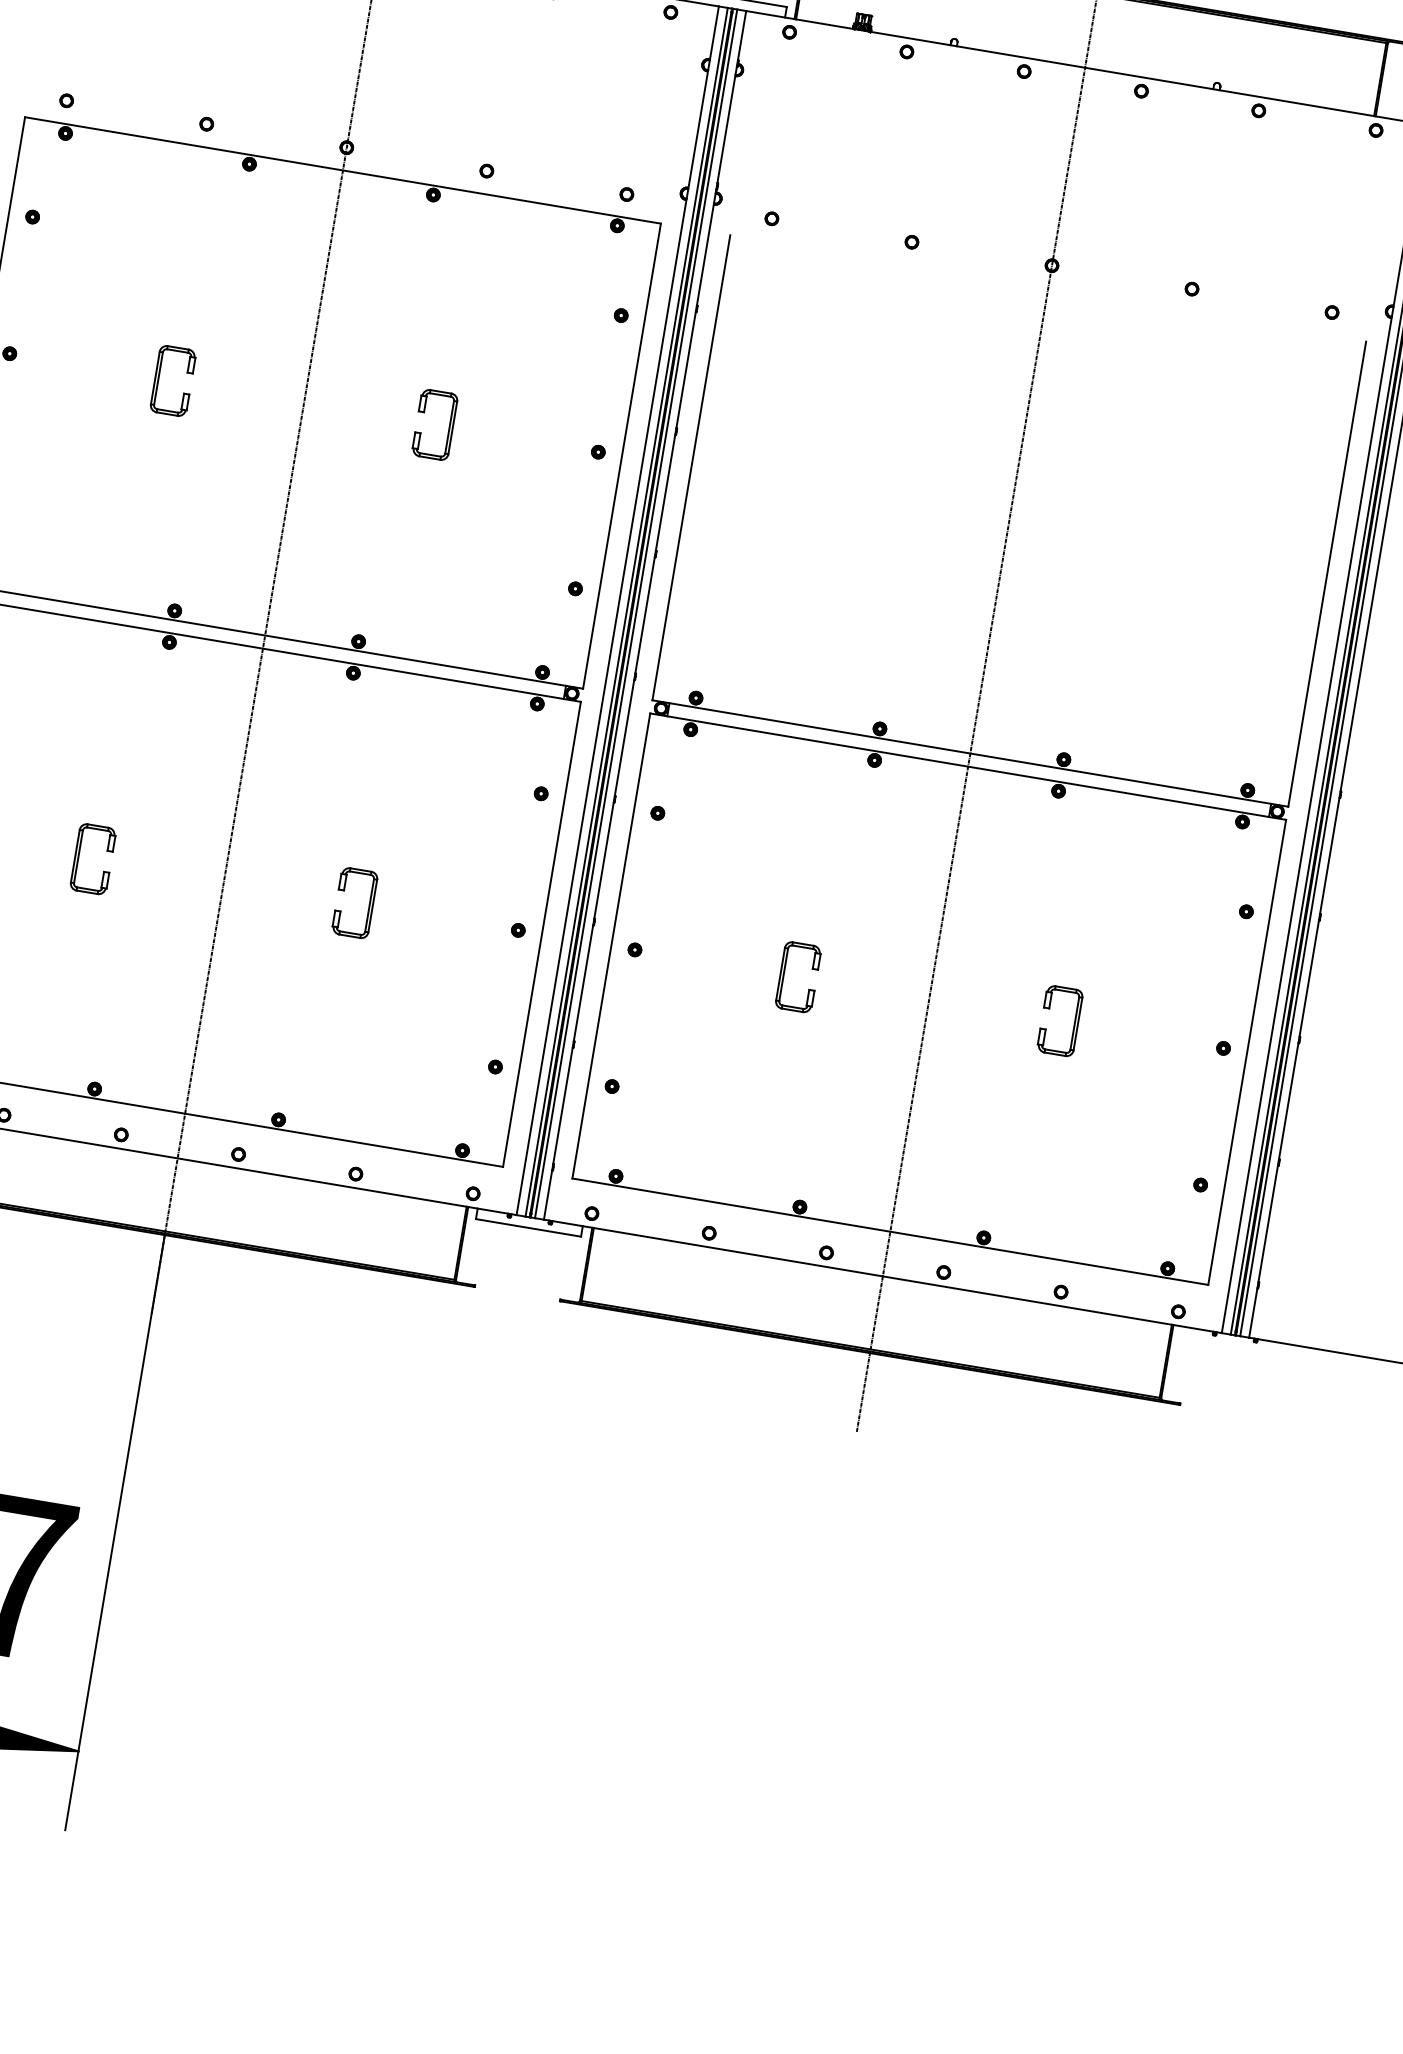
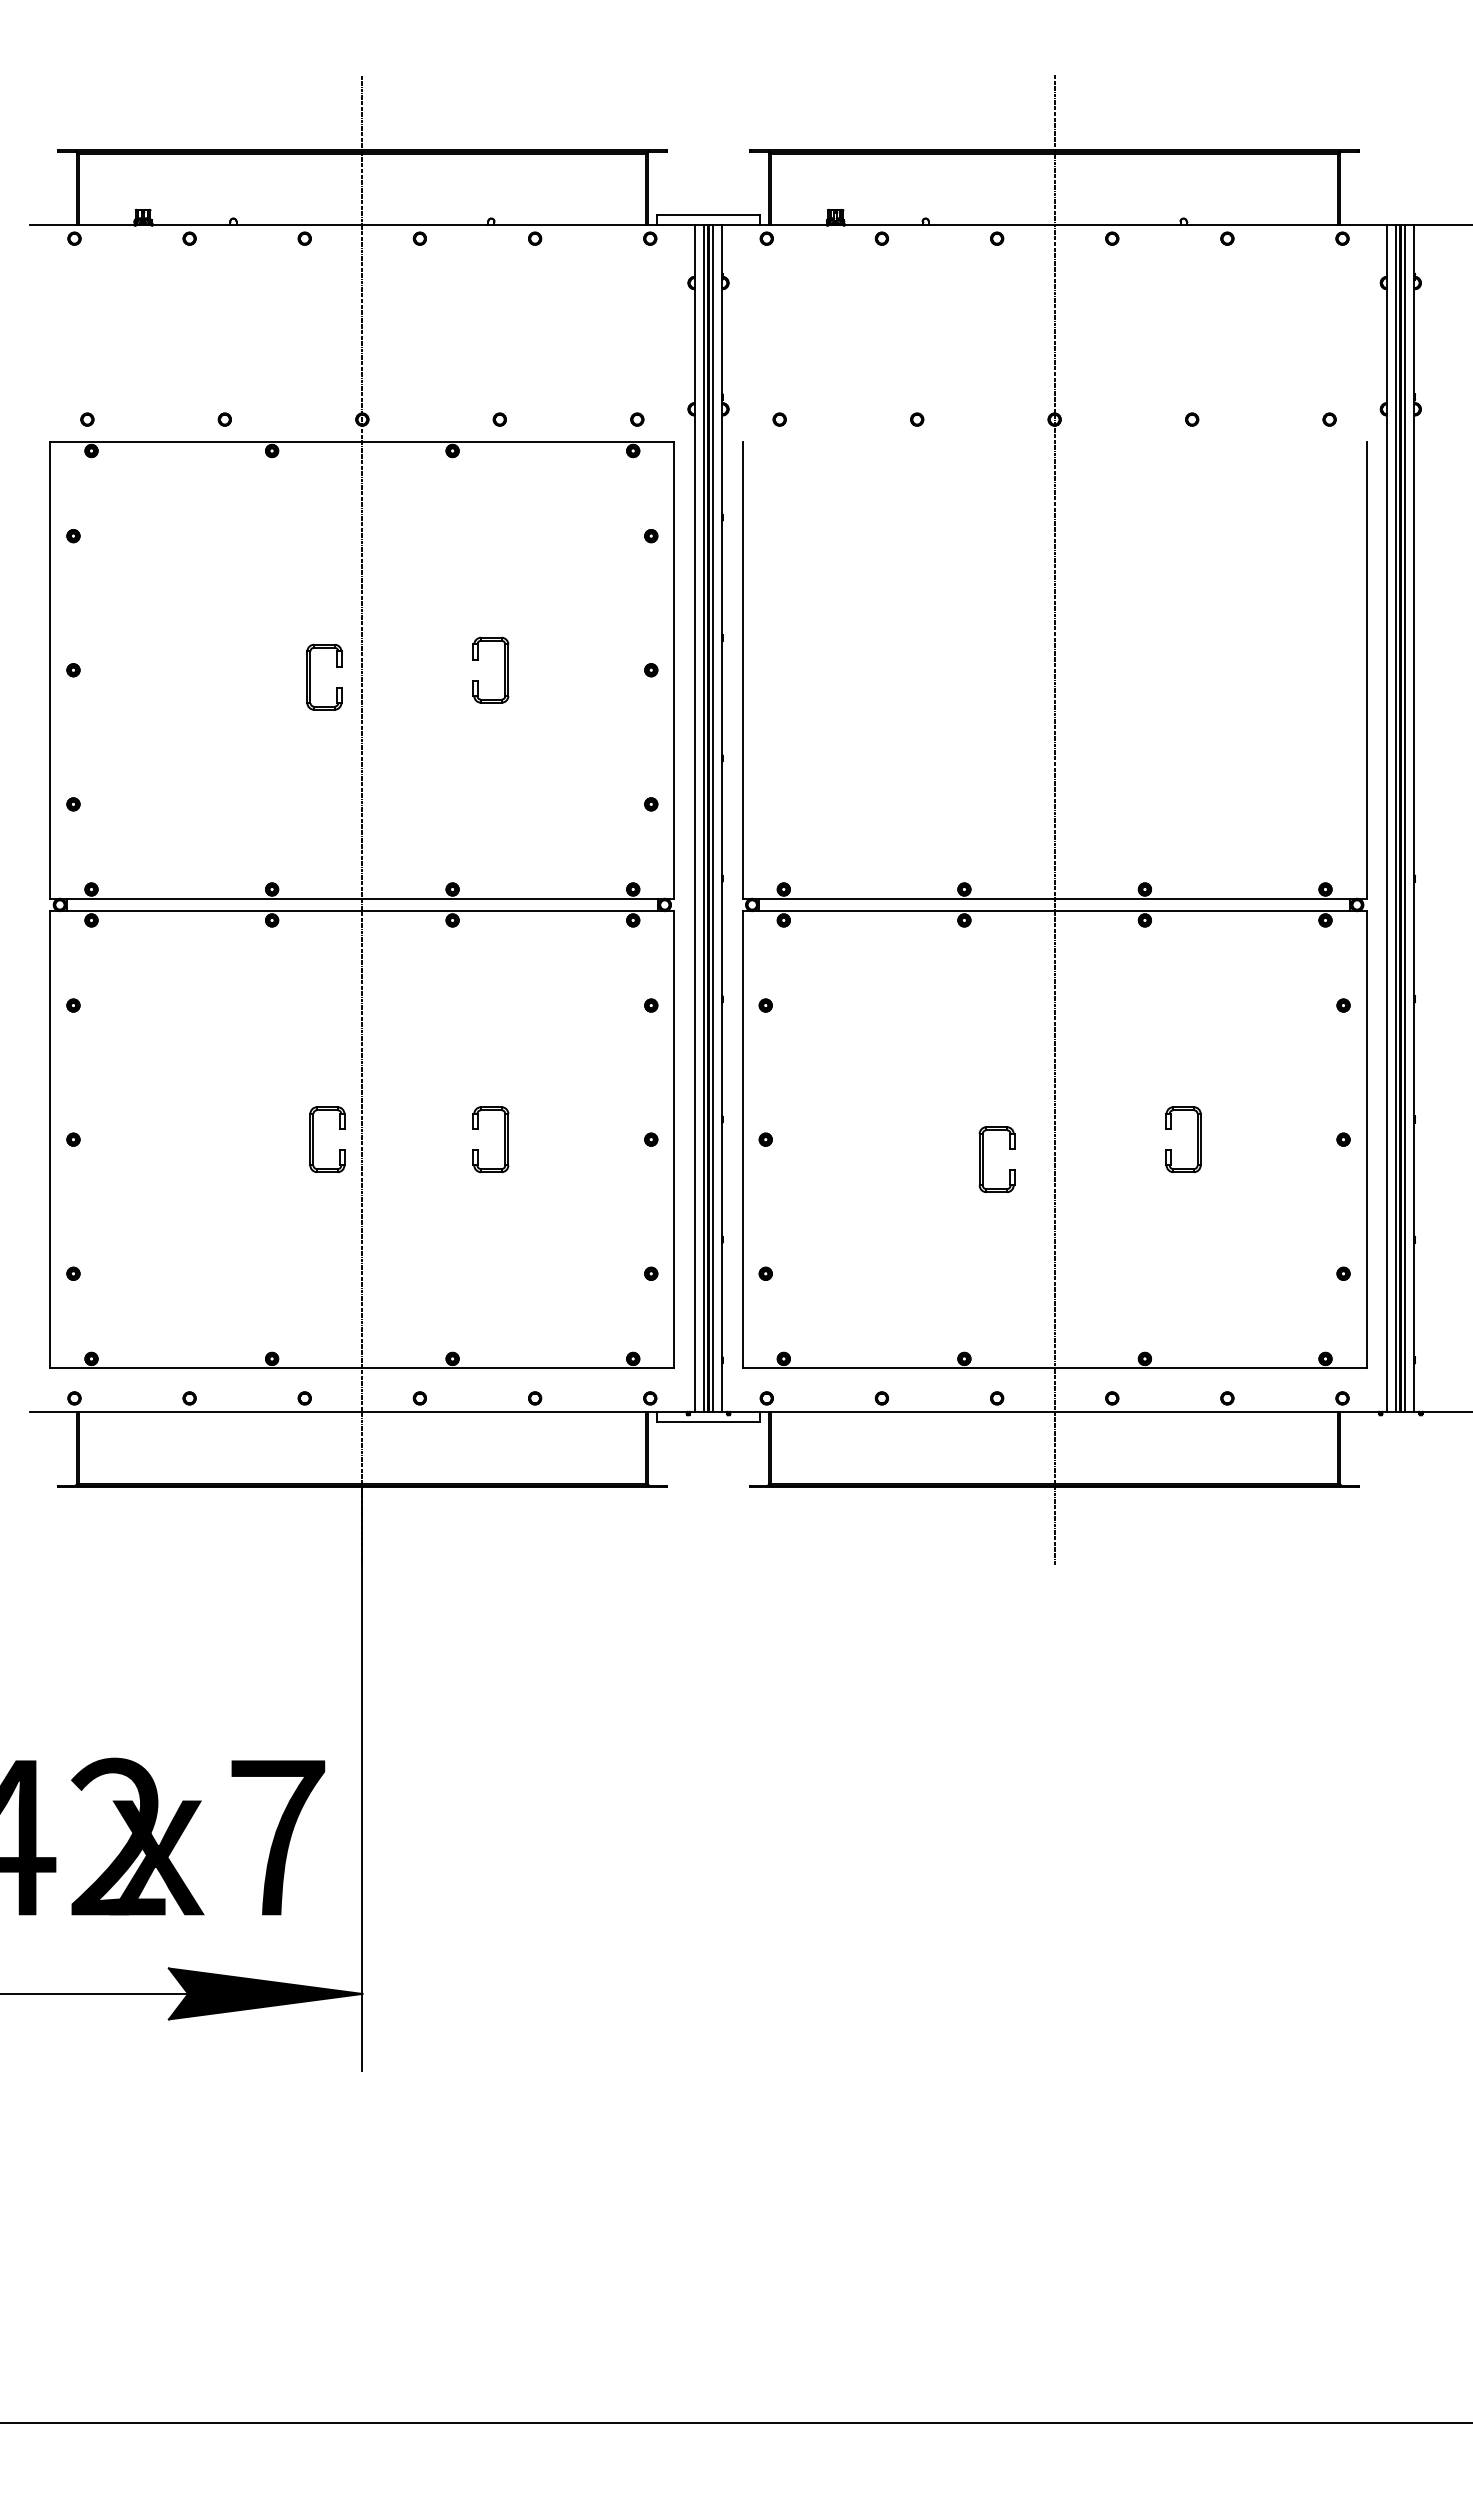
part: (158, 377) -> (310, 676), moved
part: (78, 856) -> (313, 1139), moved
part: (784, 974) -> (983, 1159), moved

